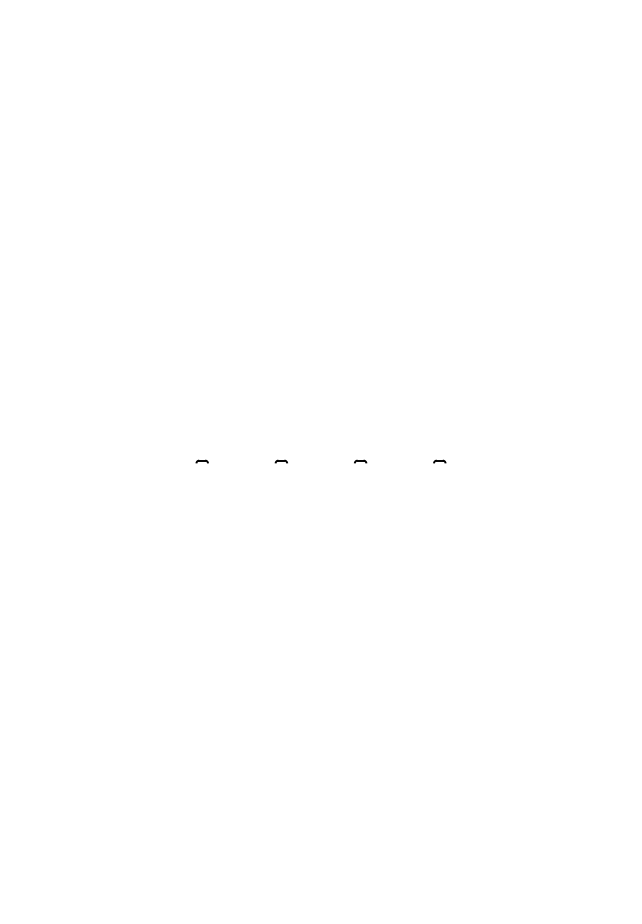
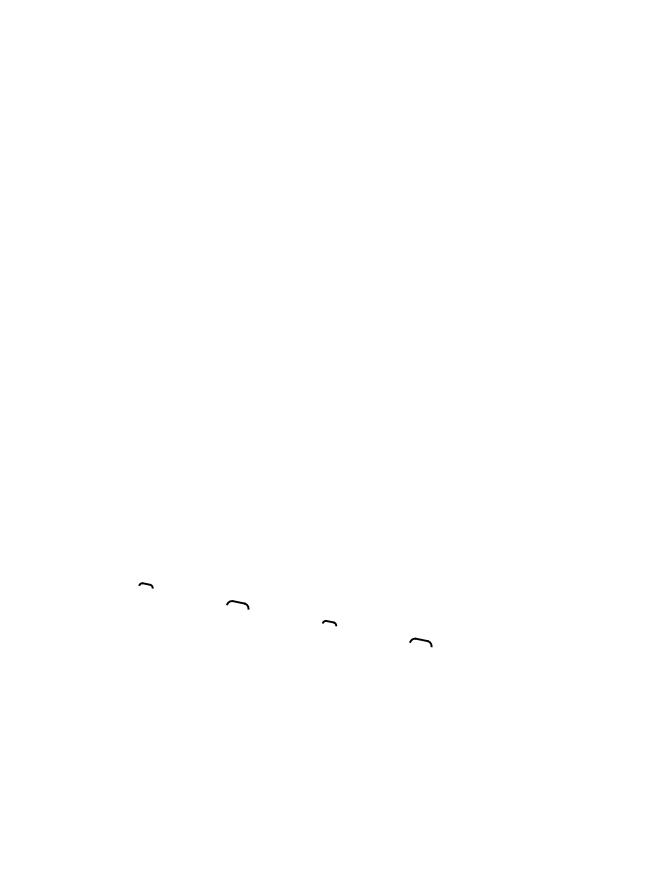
part: (280, 461) -> (237, 603), size x1.6
part: (439, 461) -> (421, 641), size x1.6

